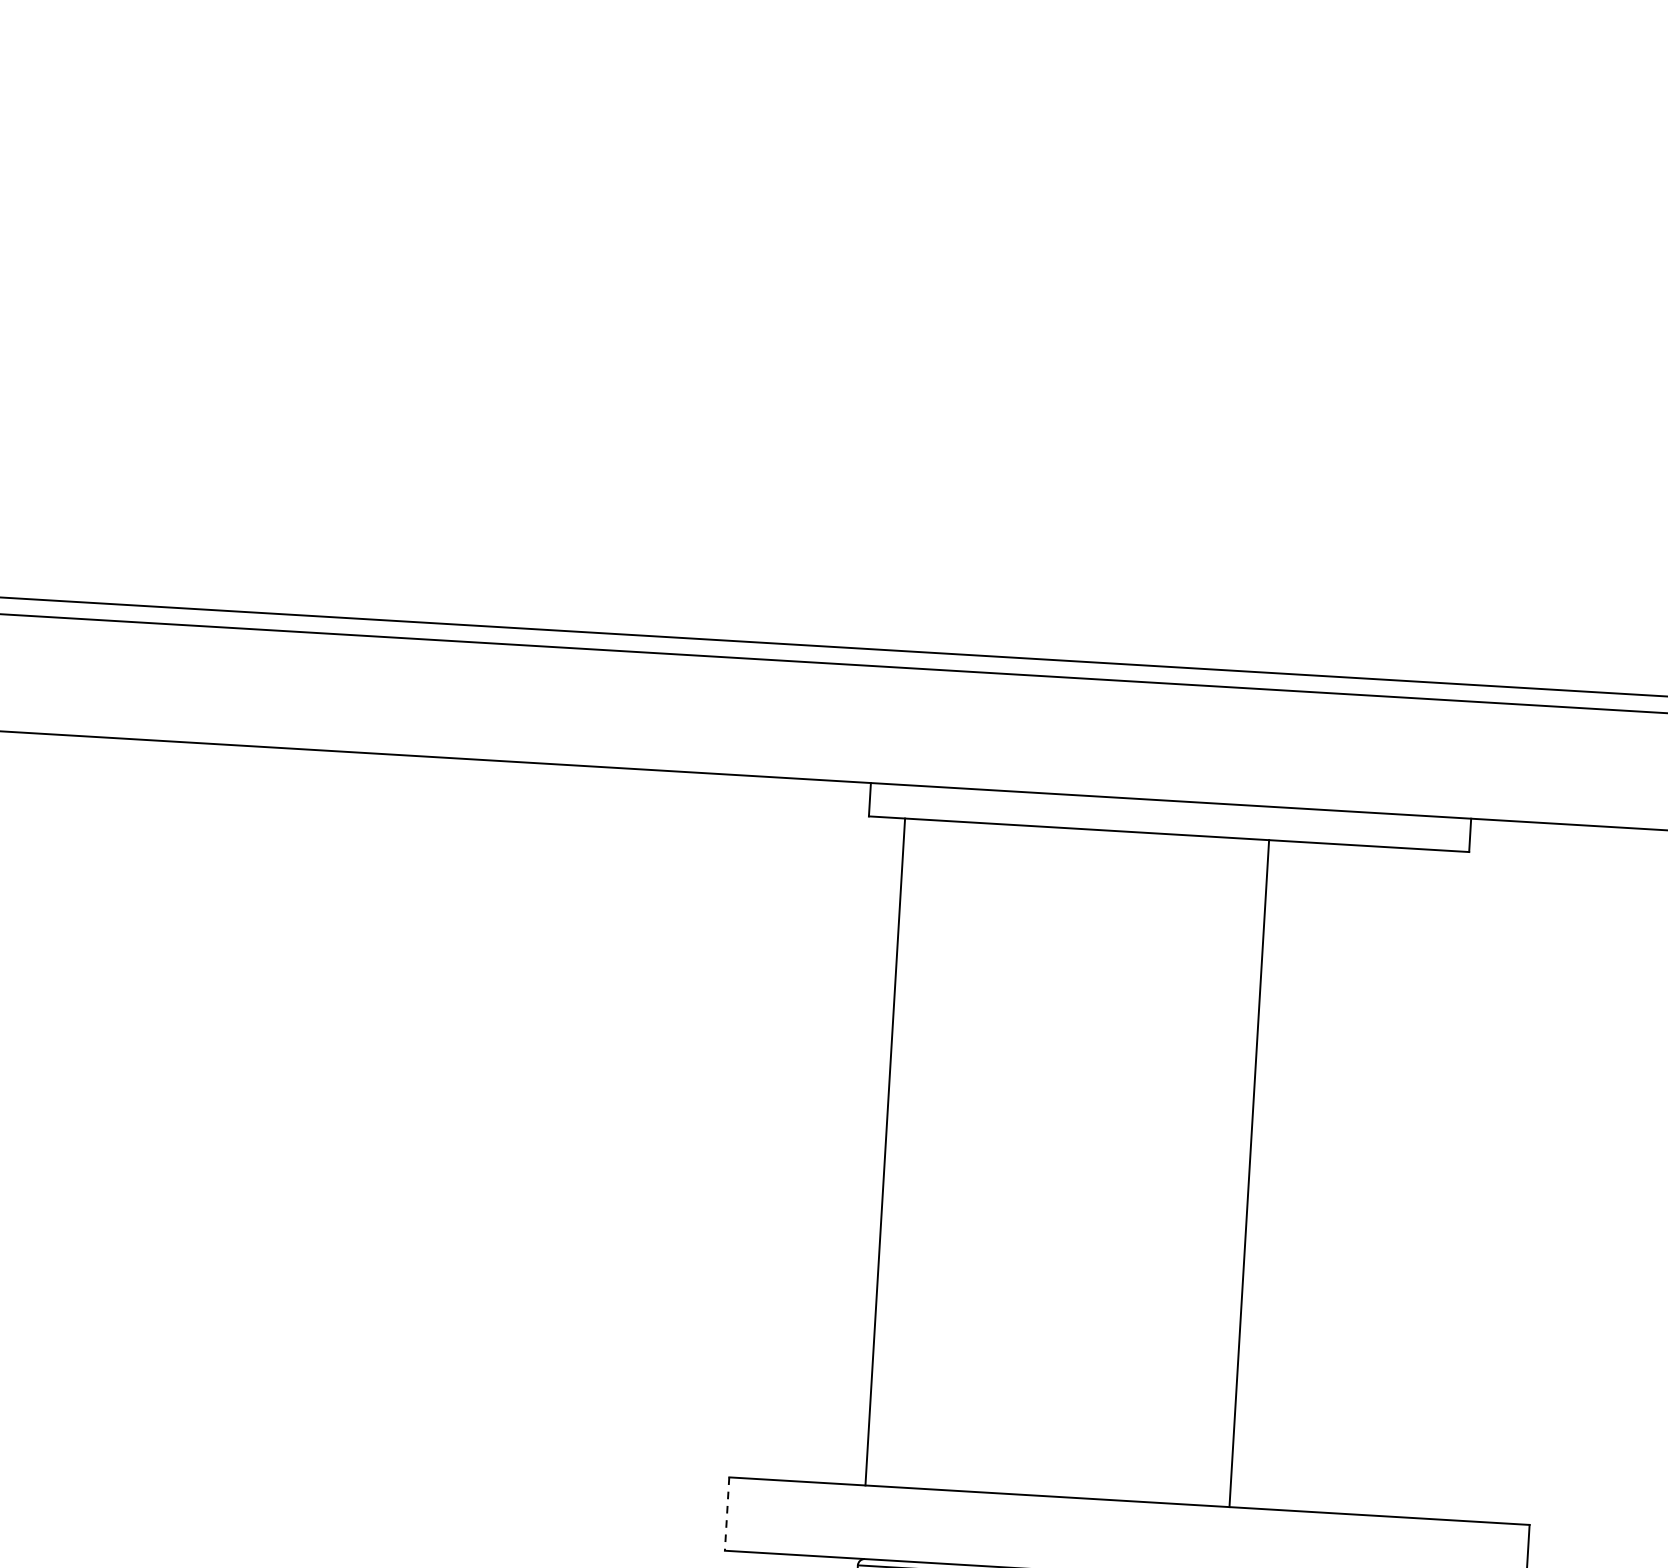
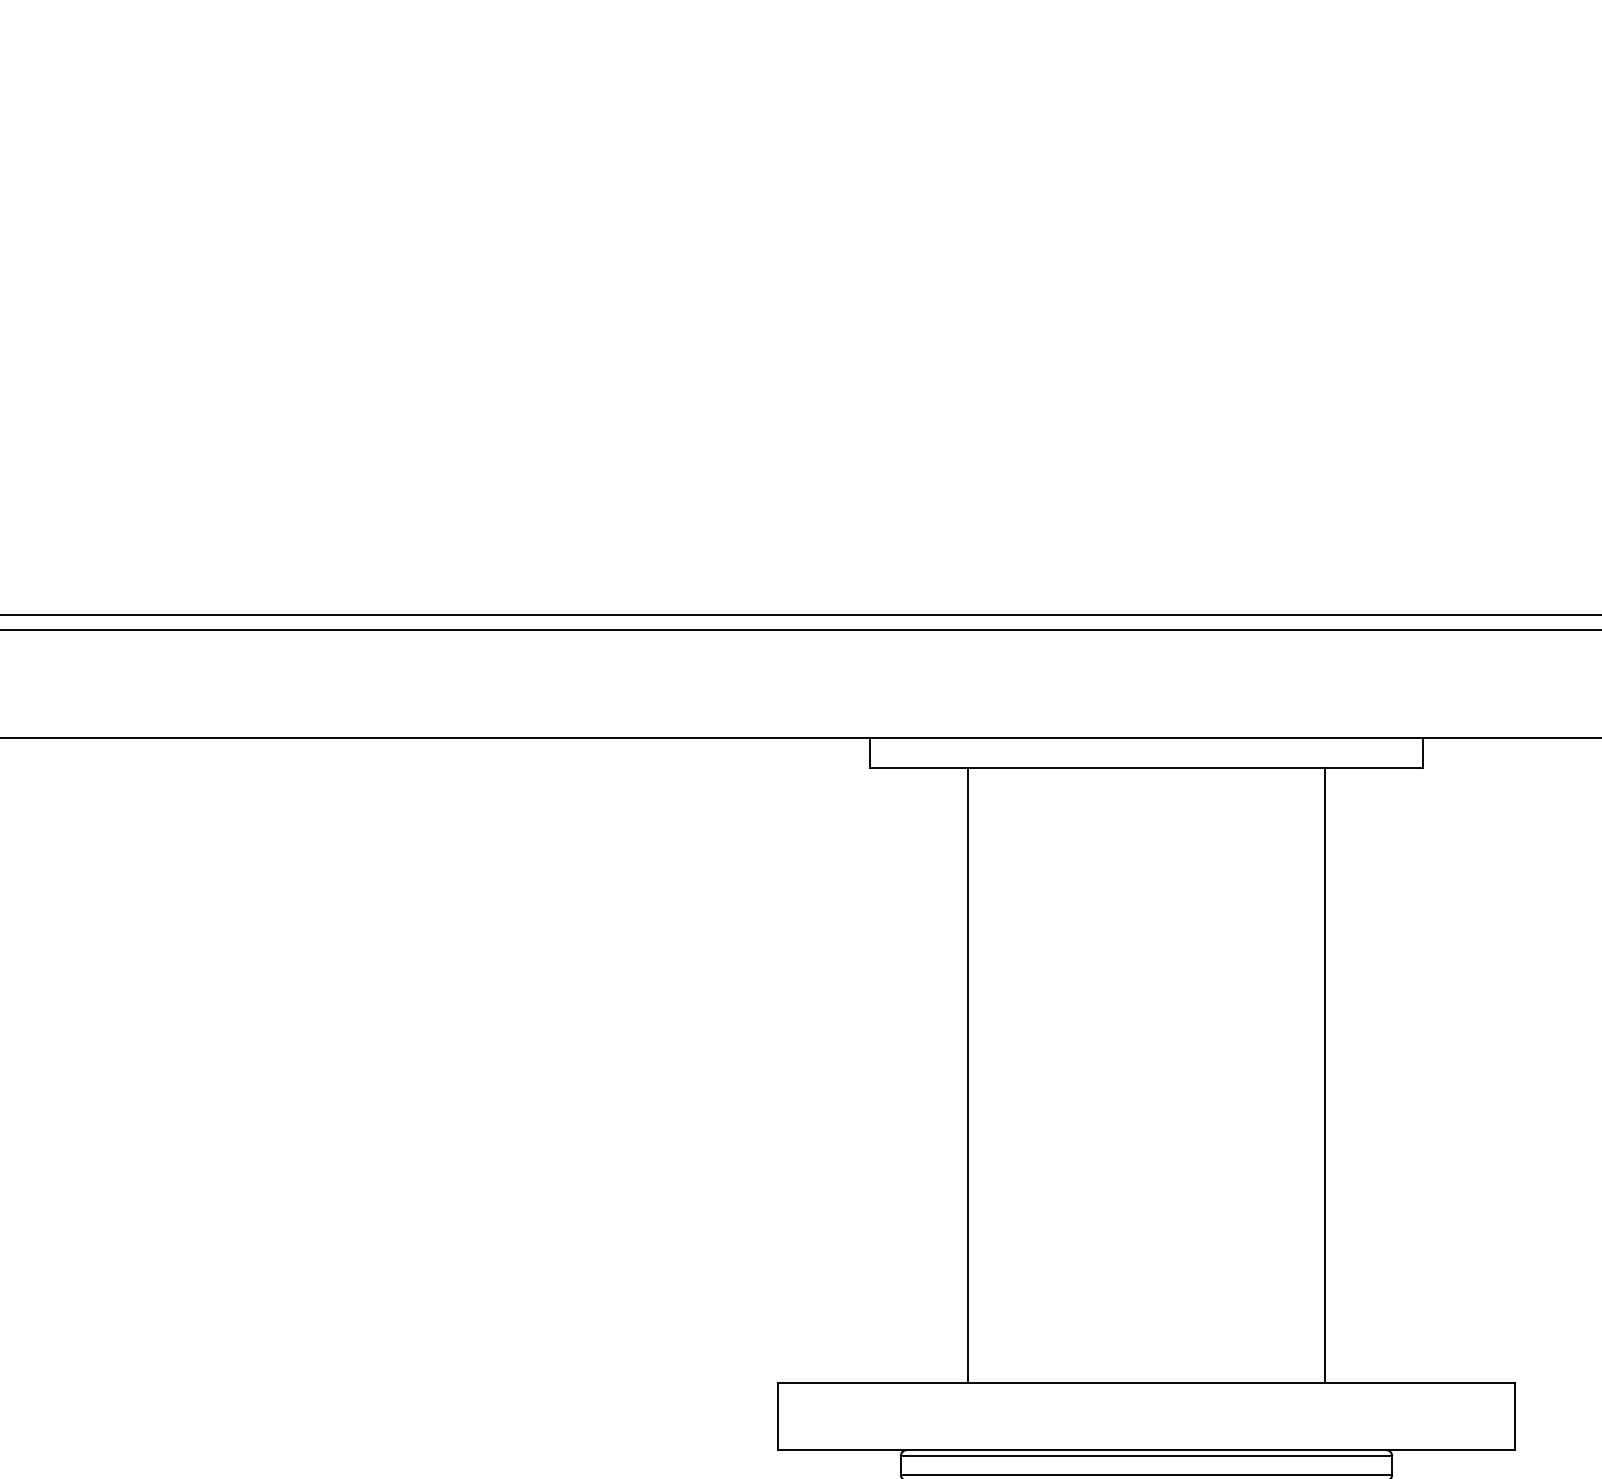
line: (885, 1152) -> (968, 1075), moved
line: (1249, 1173) -> (1324, 1075), moved
line: (726, 1514) -> (777, 1416), dashed -> solid

